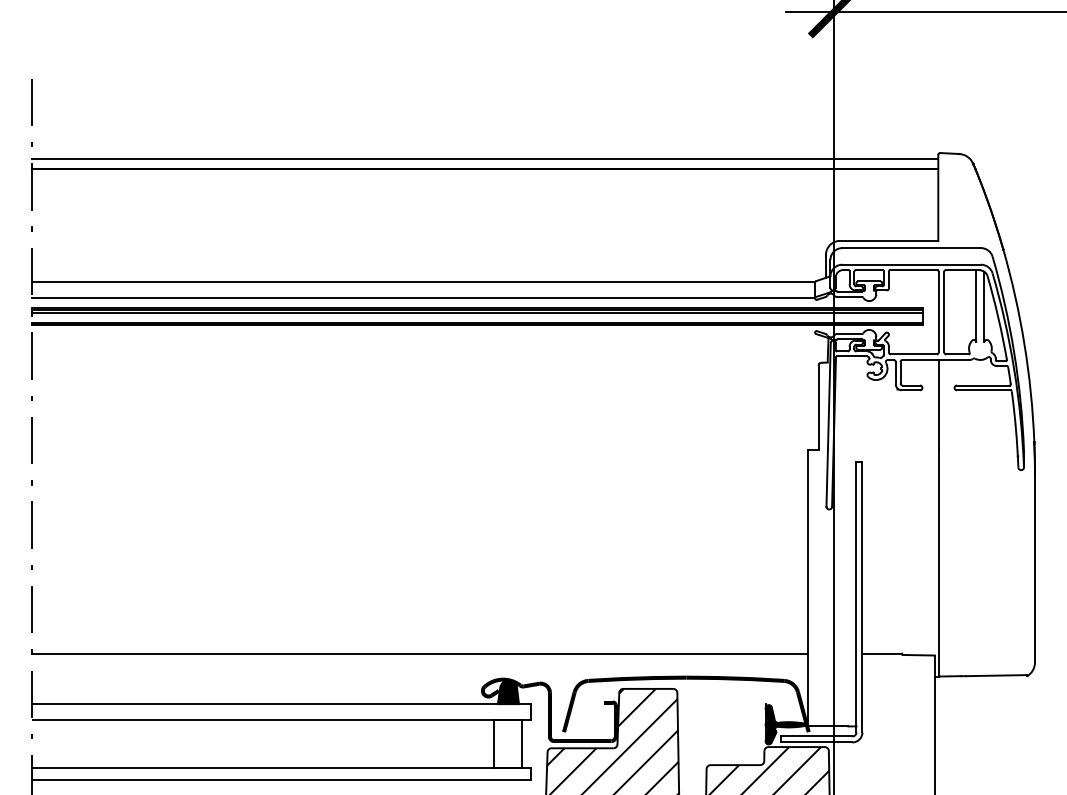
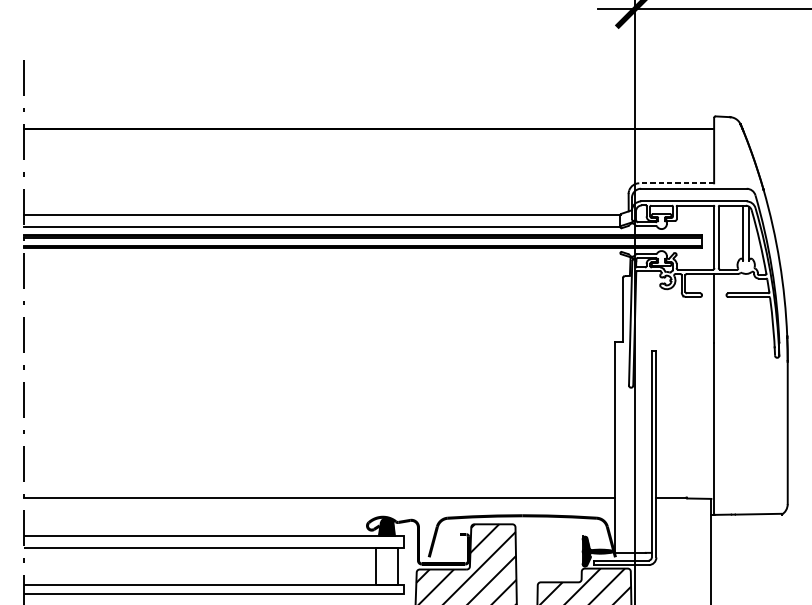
line: (485, 158) -> (369, 120), removed
line: (888, 240) -> (676, 182), solid -> dashed

